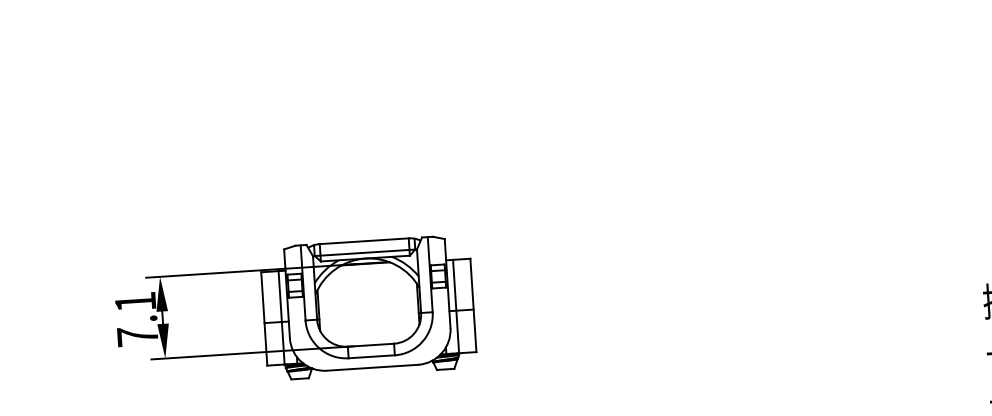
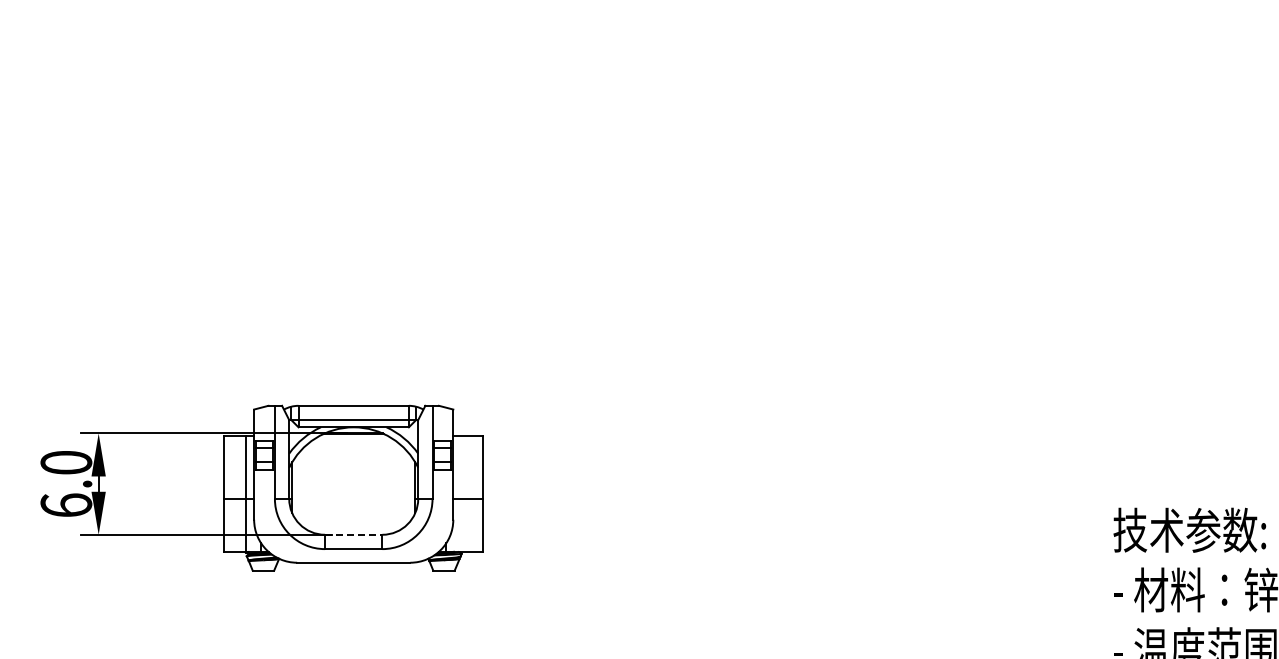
line: (455, 306) -> (461, 493), removed
text: (136, 319) -> (66, 484), 7.1 -> 6.0
line: (370, 345) -> (353, 534), solid -> dashed

